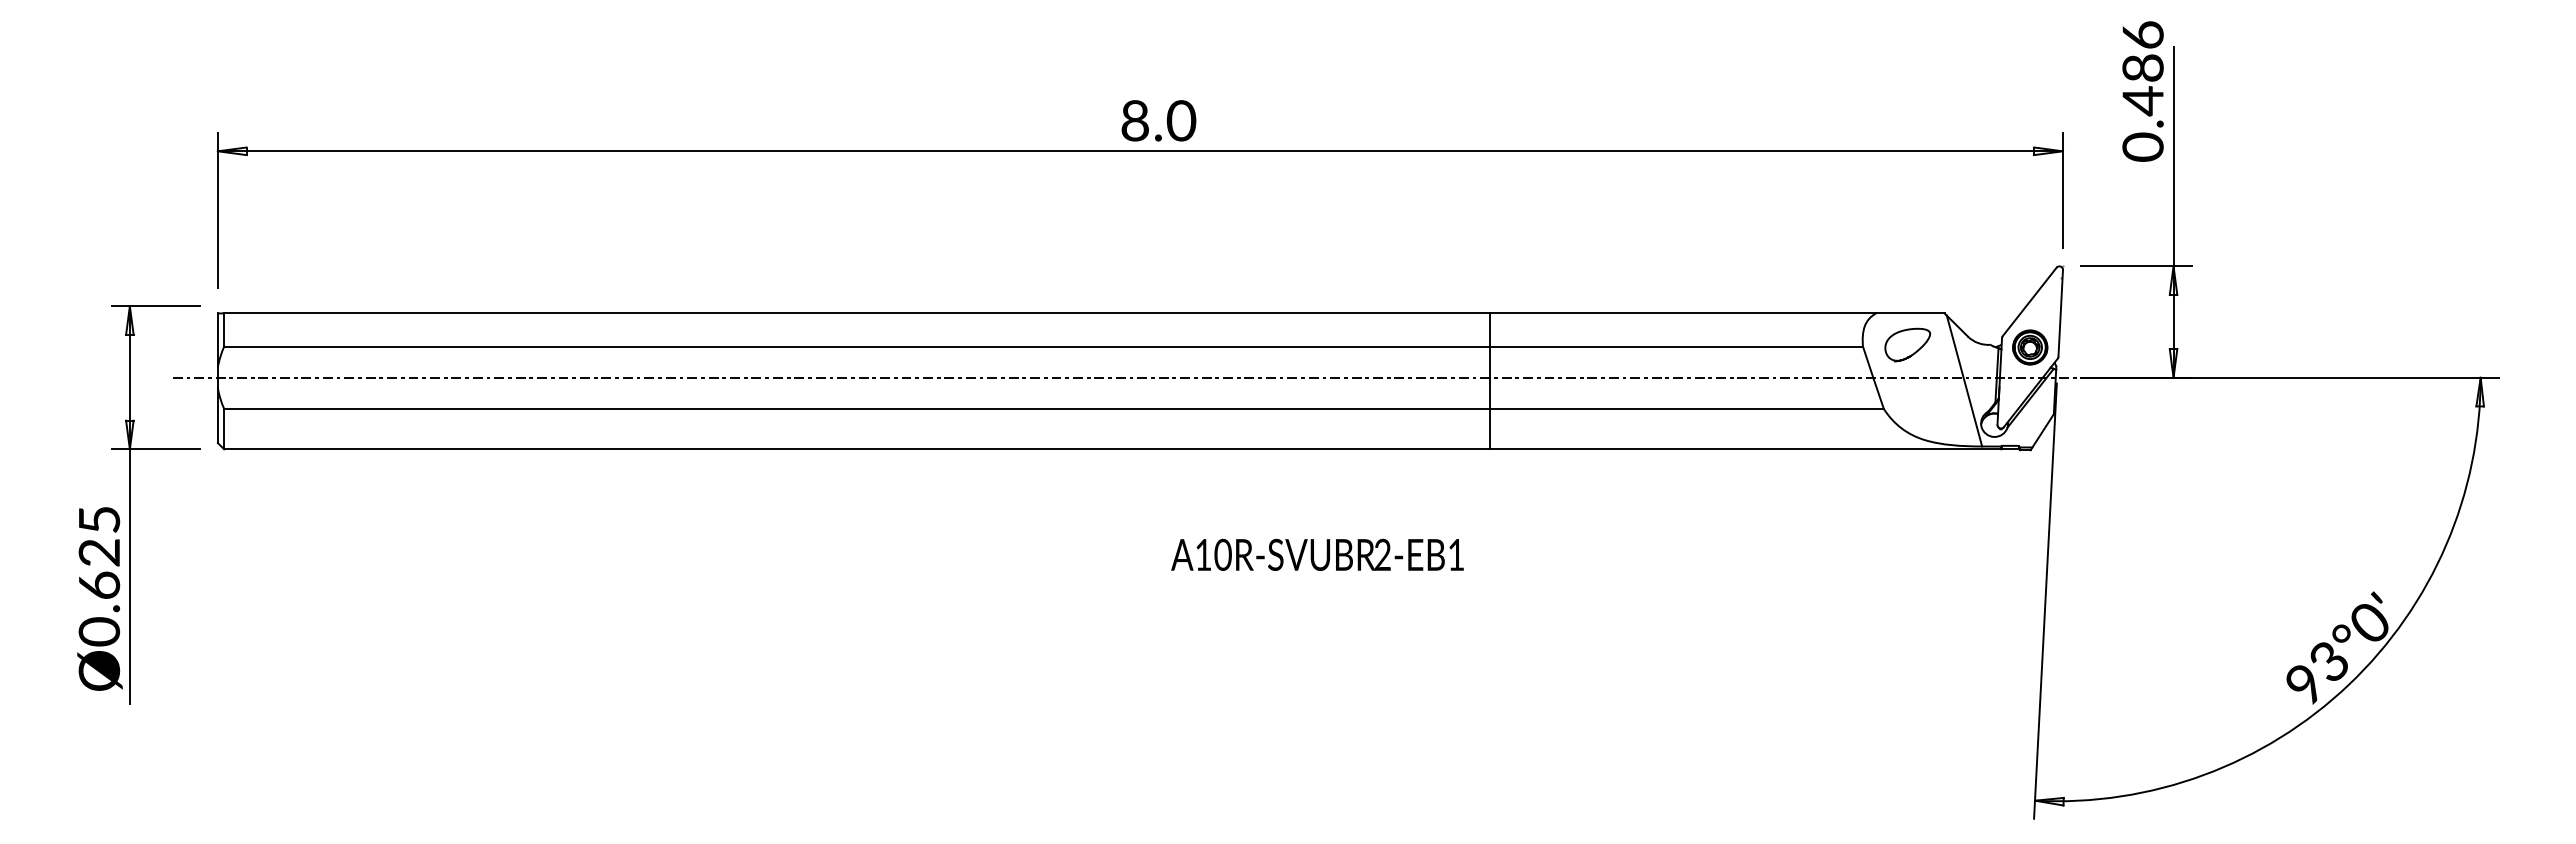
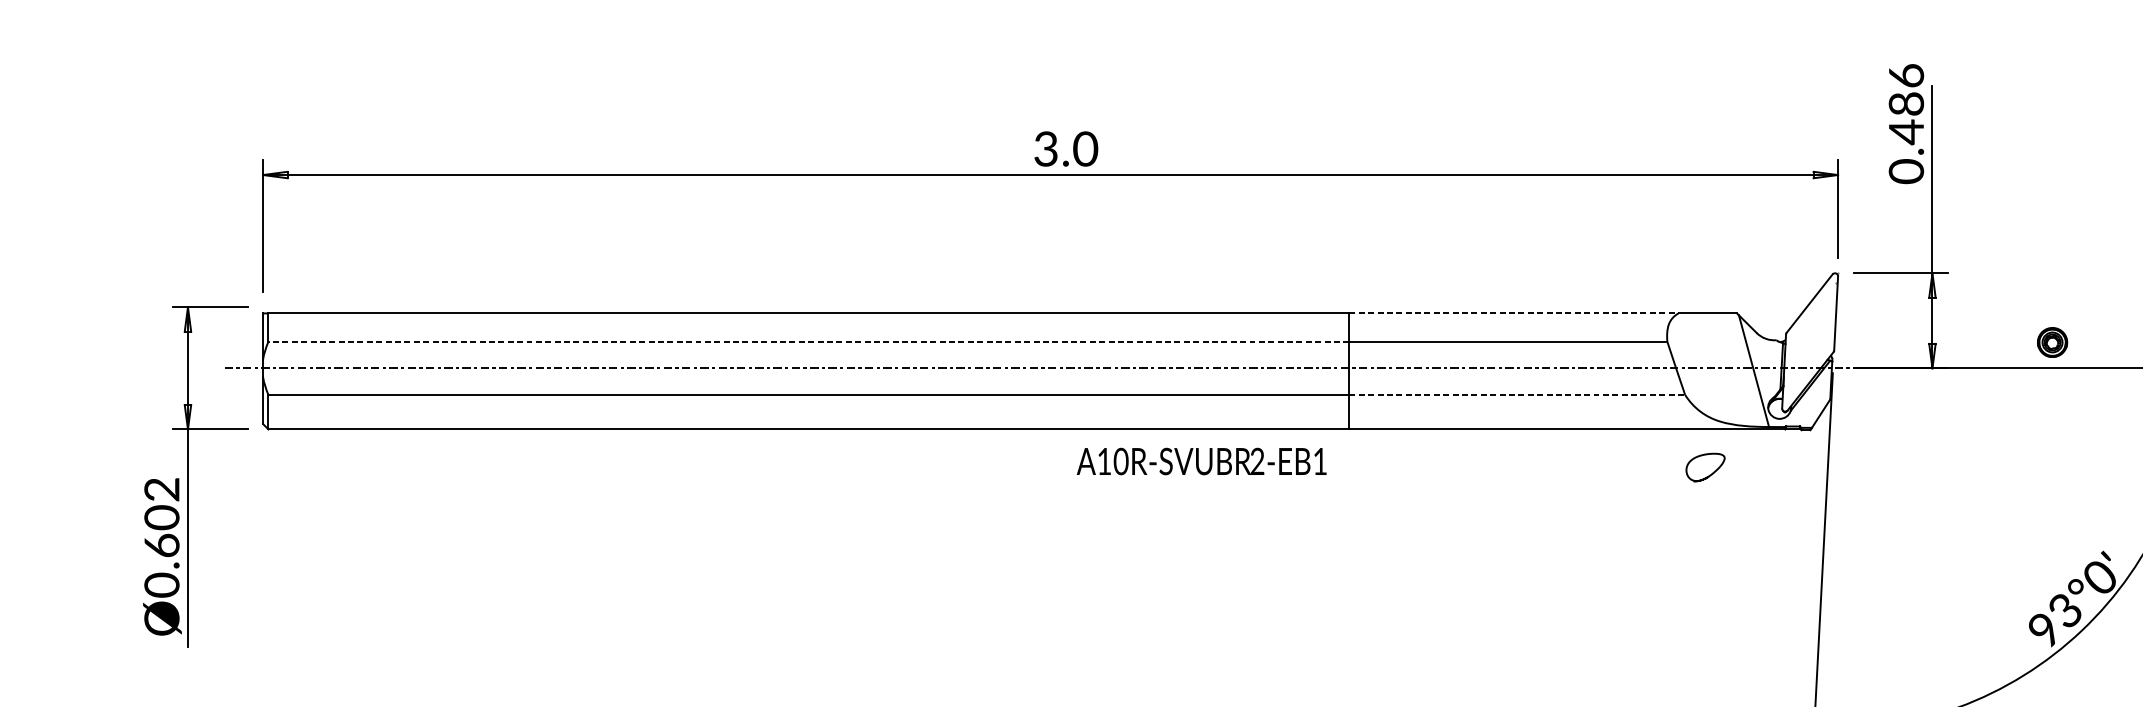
text: (1134, 120) -> (1045, 148), 8.0 -> 3.0
line: (1683, 313) -> (1514, 313), solid -> dashed
line: (856, 346) -> (808, 341), solid -> dashed
part: (2030, 347) -> (2052, 342), moved
curve: (1912, 353) -> (1709, 474), moved
line: (1687, 408) -> (1517, 394), solid -> dashed
text: (99, 536) -> (162, 503), Ø0.625 -> Ø0.602
text: (1317, 554) -> (1201, 461), moved

